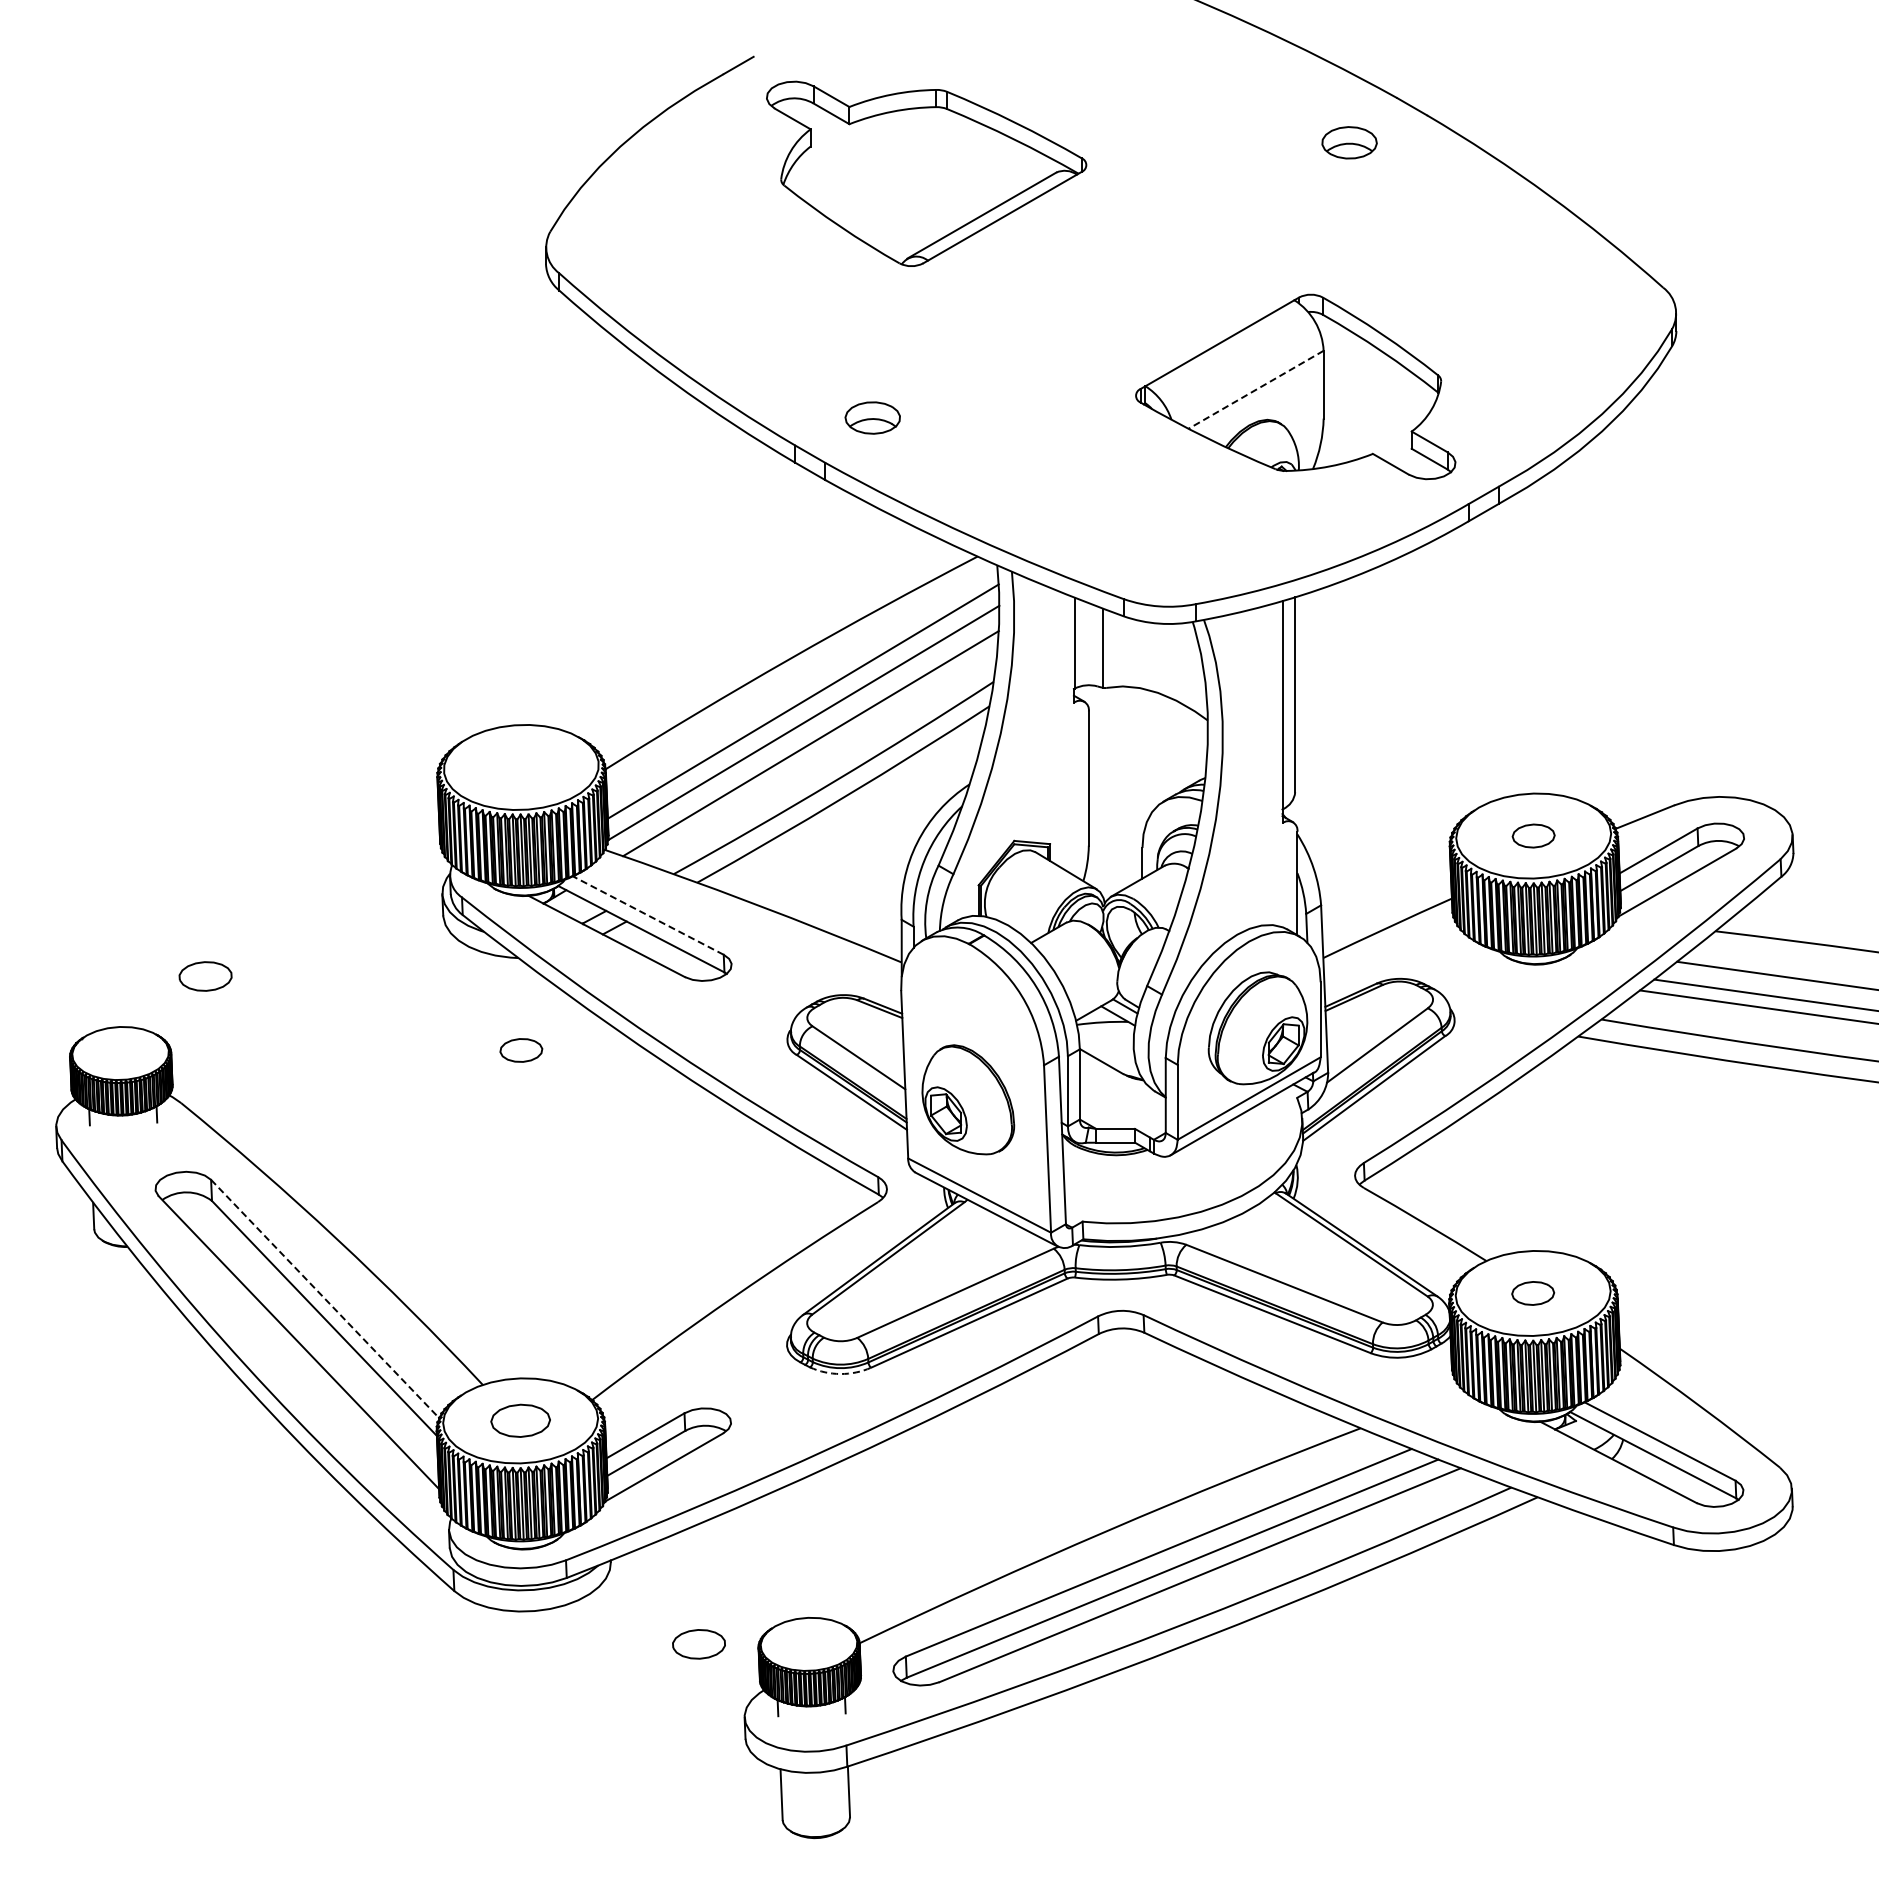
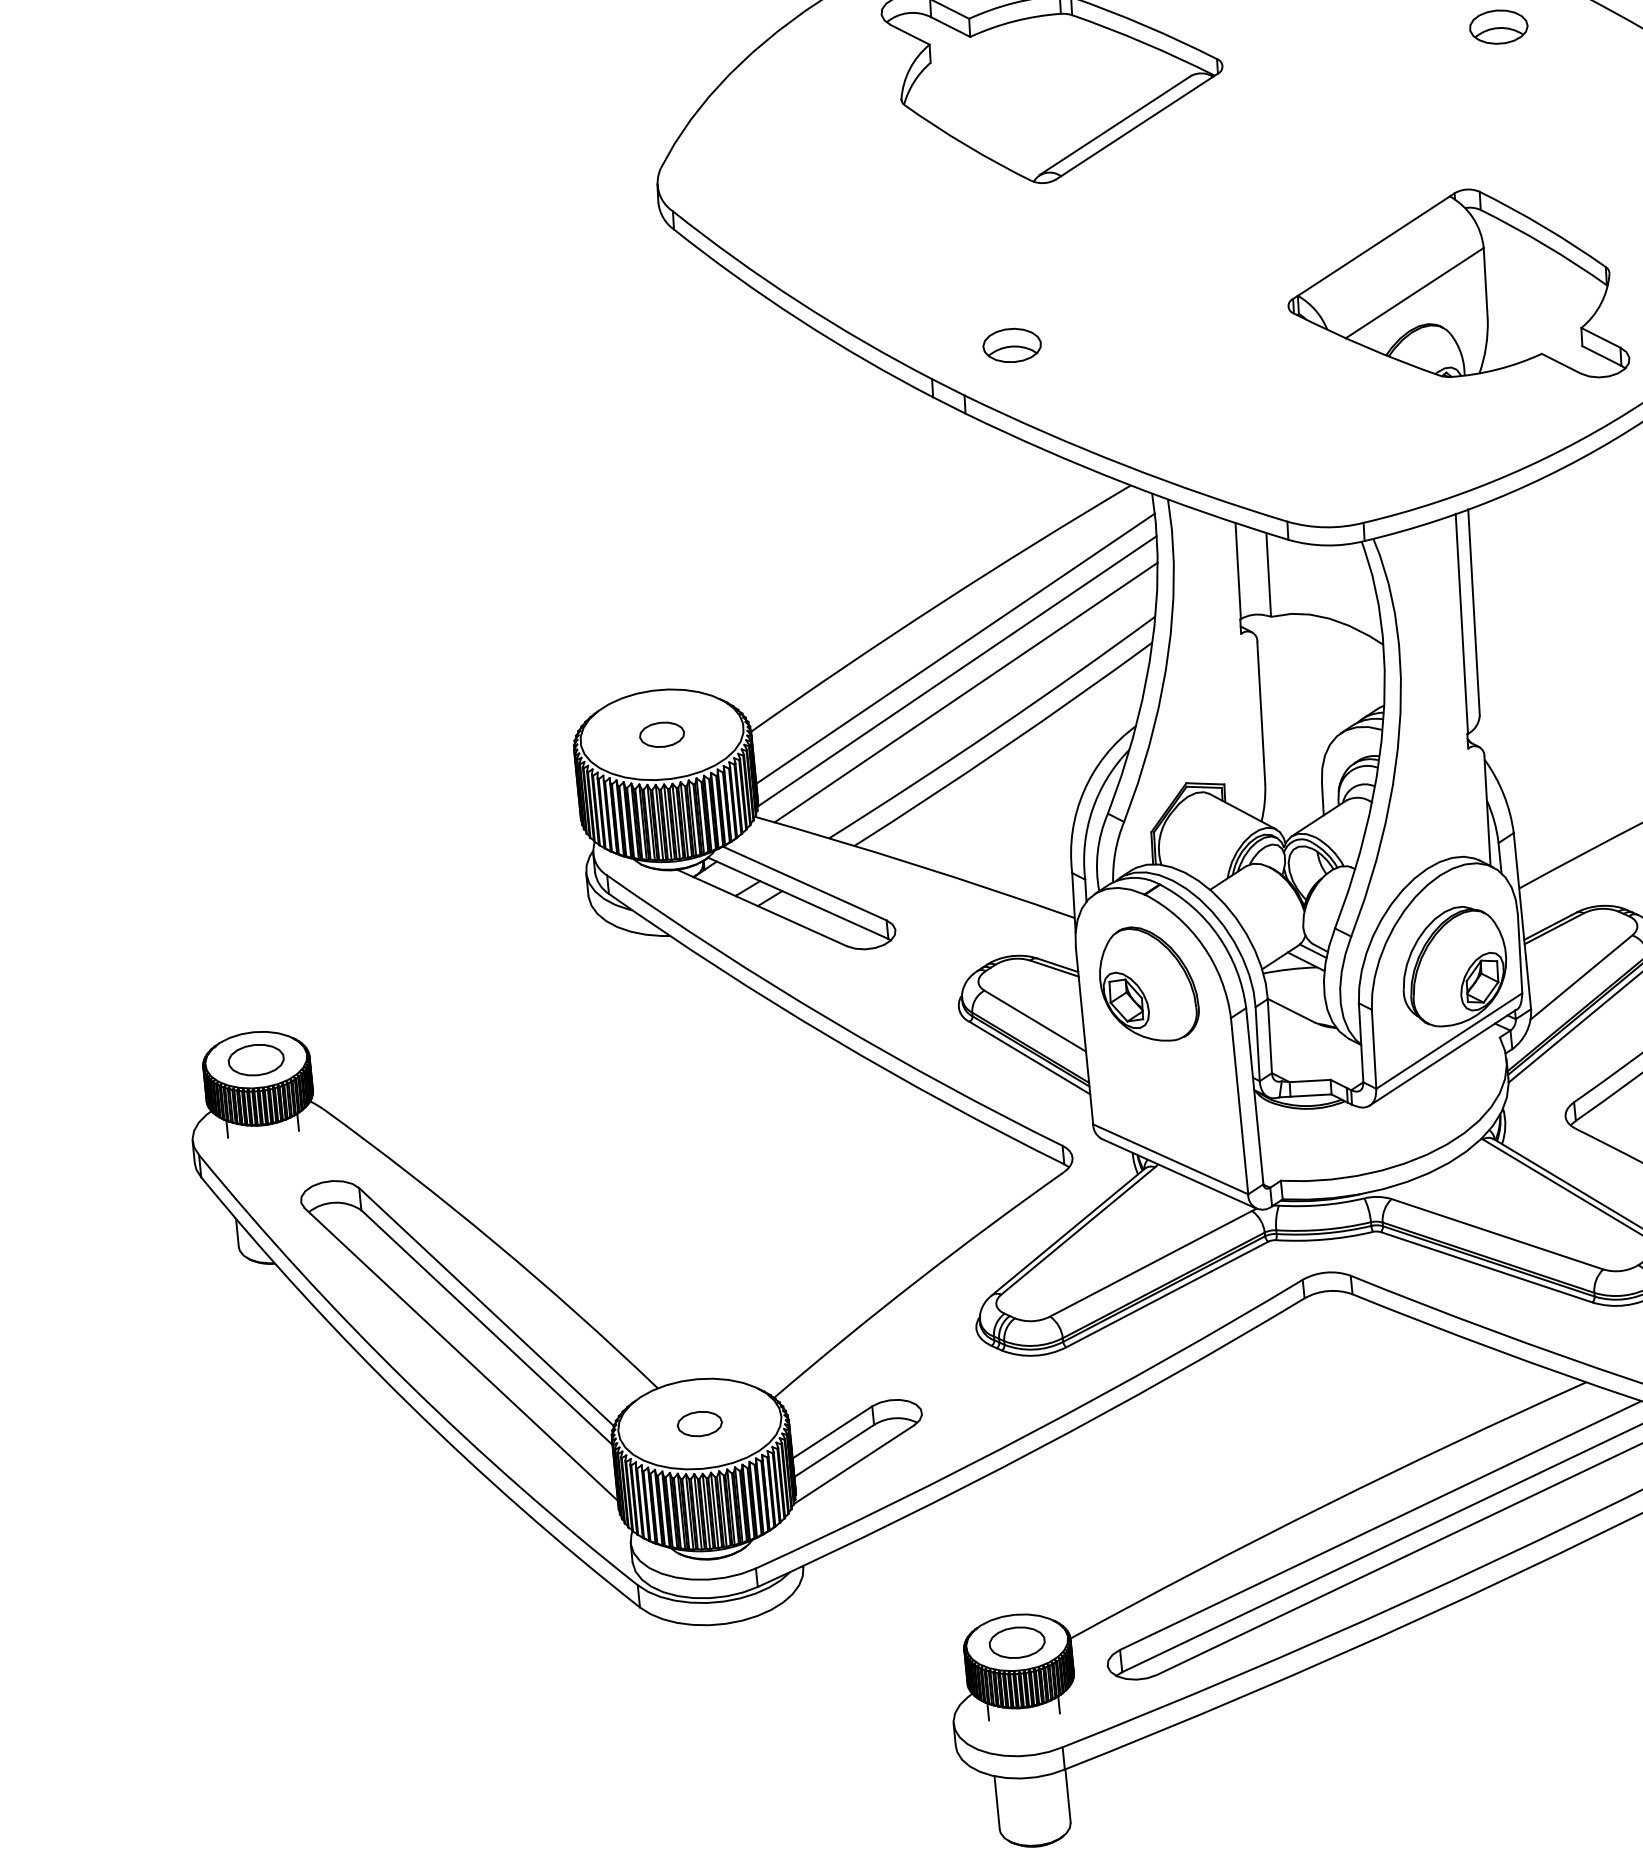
line: (1255, 390) -> (1414, 293), dashed -> solid
line: (648, 915) -> (804, 883), dashed -> solid
part: (205, 976) -> (256, 1060), moved
part: (521, 1050) -> (662, 734), moved
part: (968, 1099) -> (1149, 983), moved
line: (325, 1298) -> (486, 1306), dashed -> solid
arc: (840, 1374) -> (1034, 1356), dashed -> solid
part: (520, 1420) -> (699, 1423), size x0.71
part: (698, 1644) -> (1016, 1642), moved

